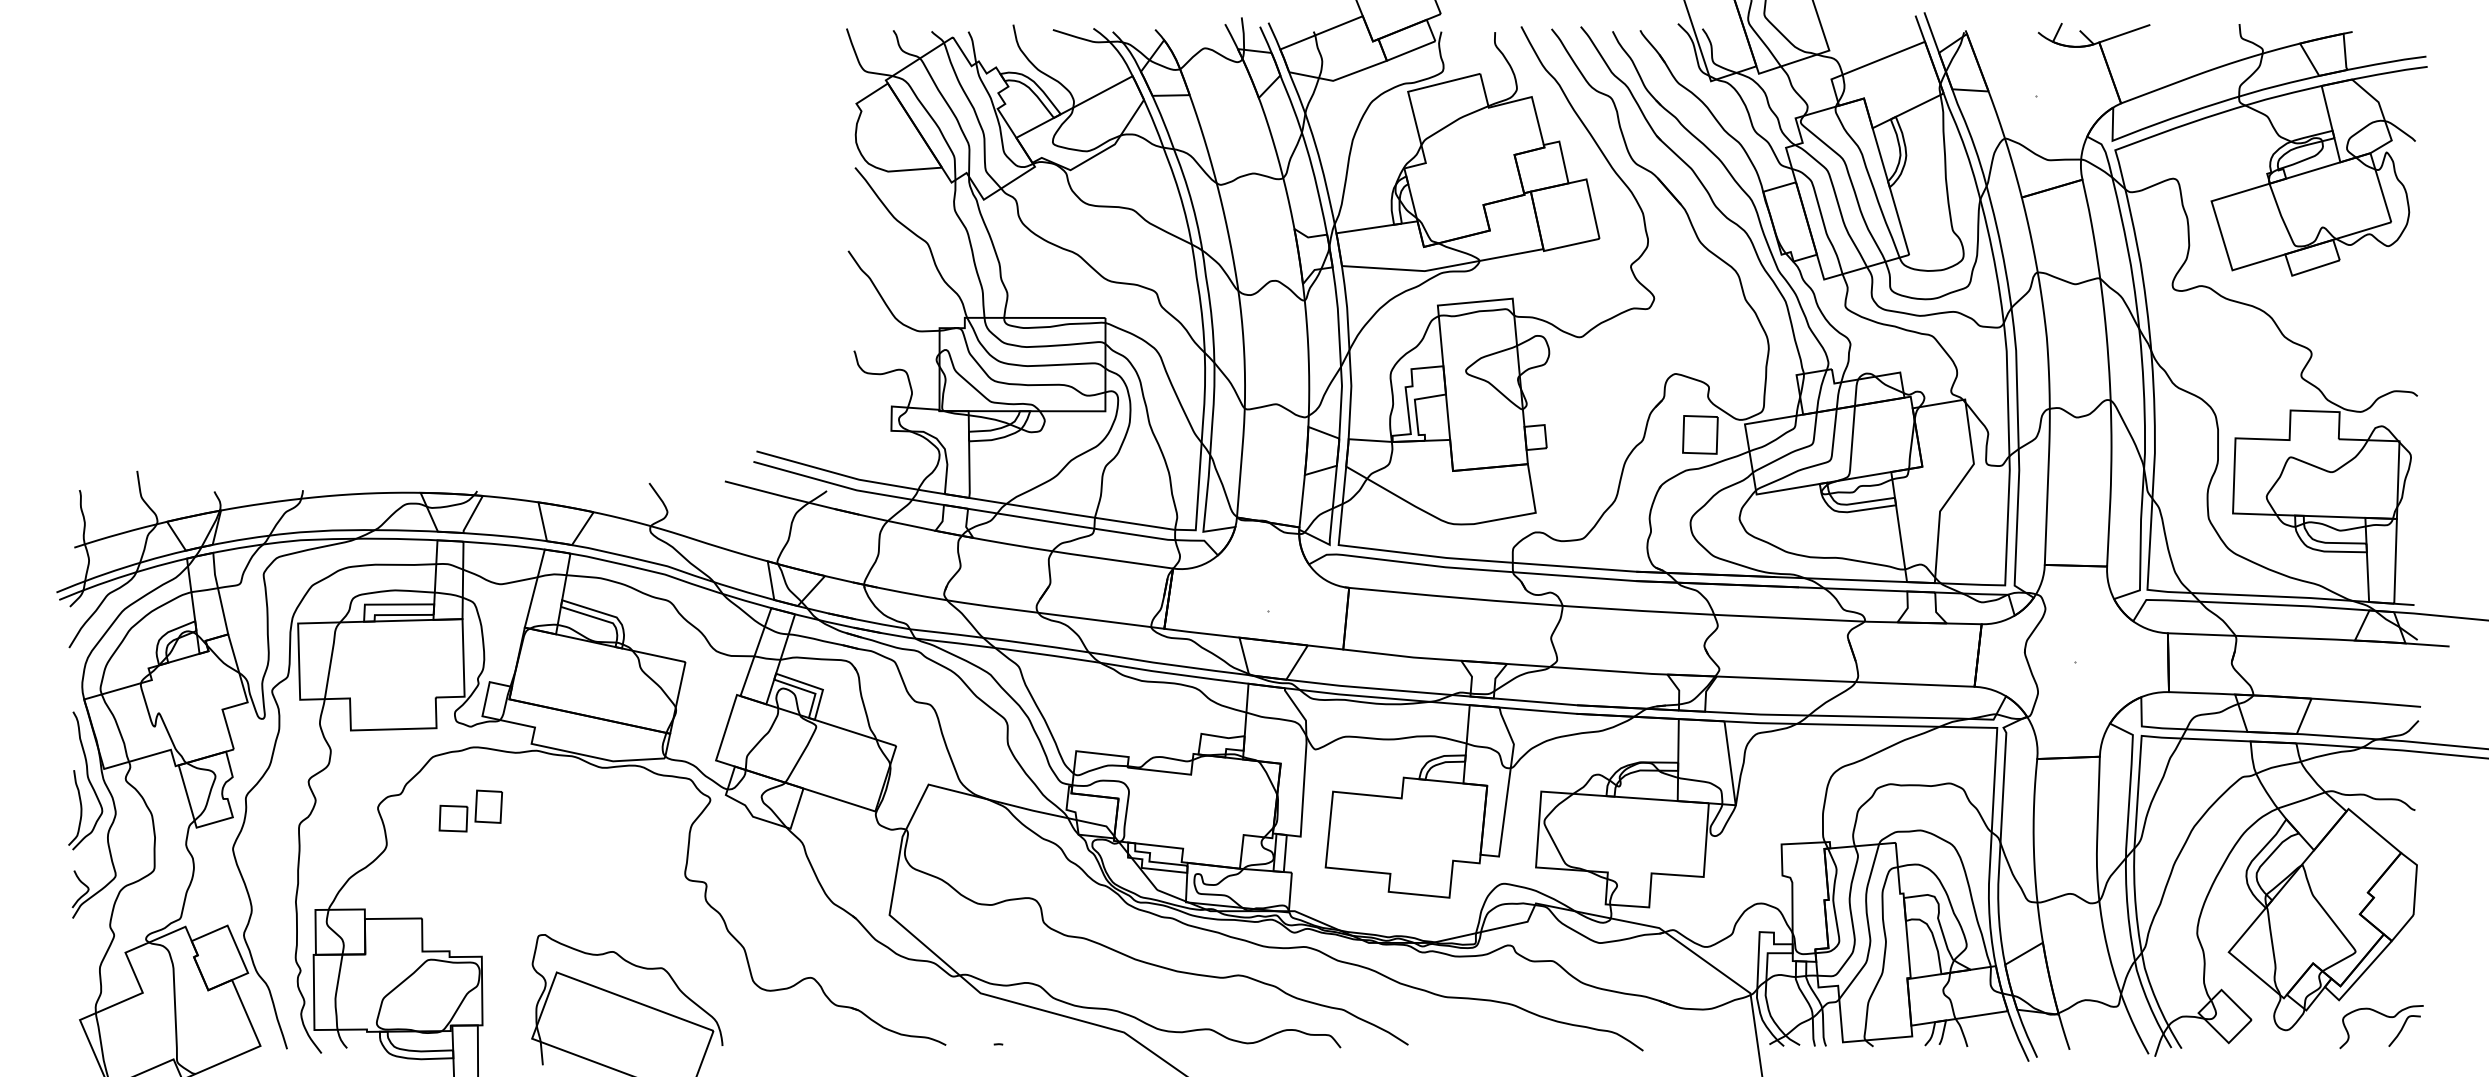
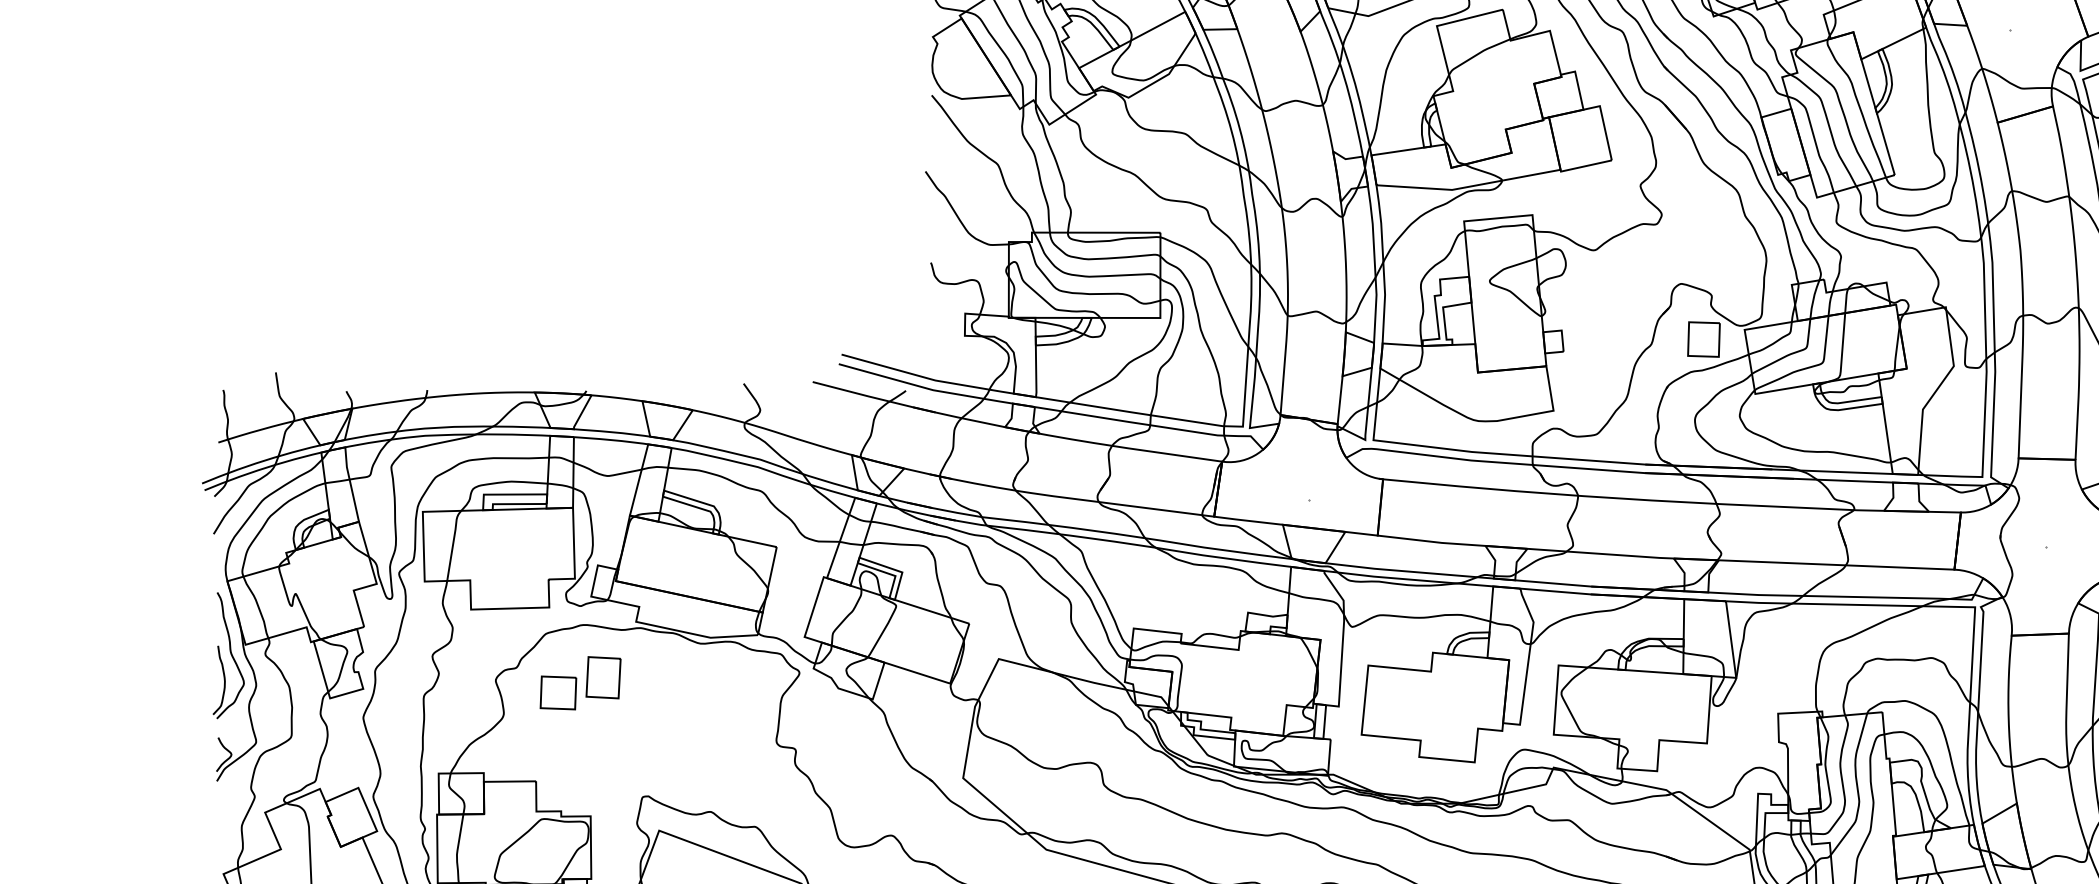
part: (470, 810) -> (580, 682), size x1.4

